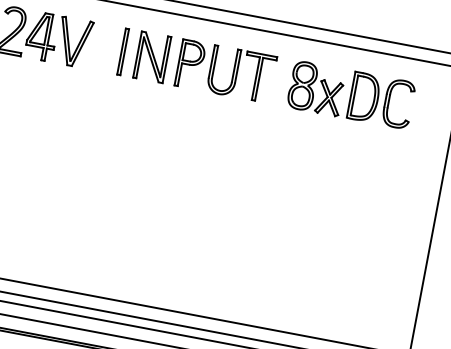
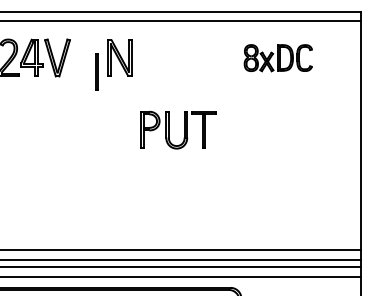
line: (122, 51) -> (96, 71), moved
part: (226, 70) -> (178, 129), moved
part: (351, 94) -> (278, 57), size x0.7

